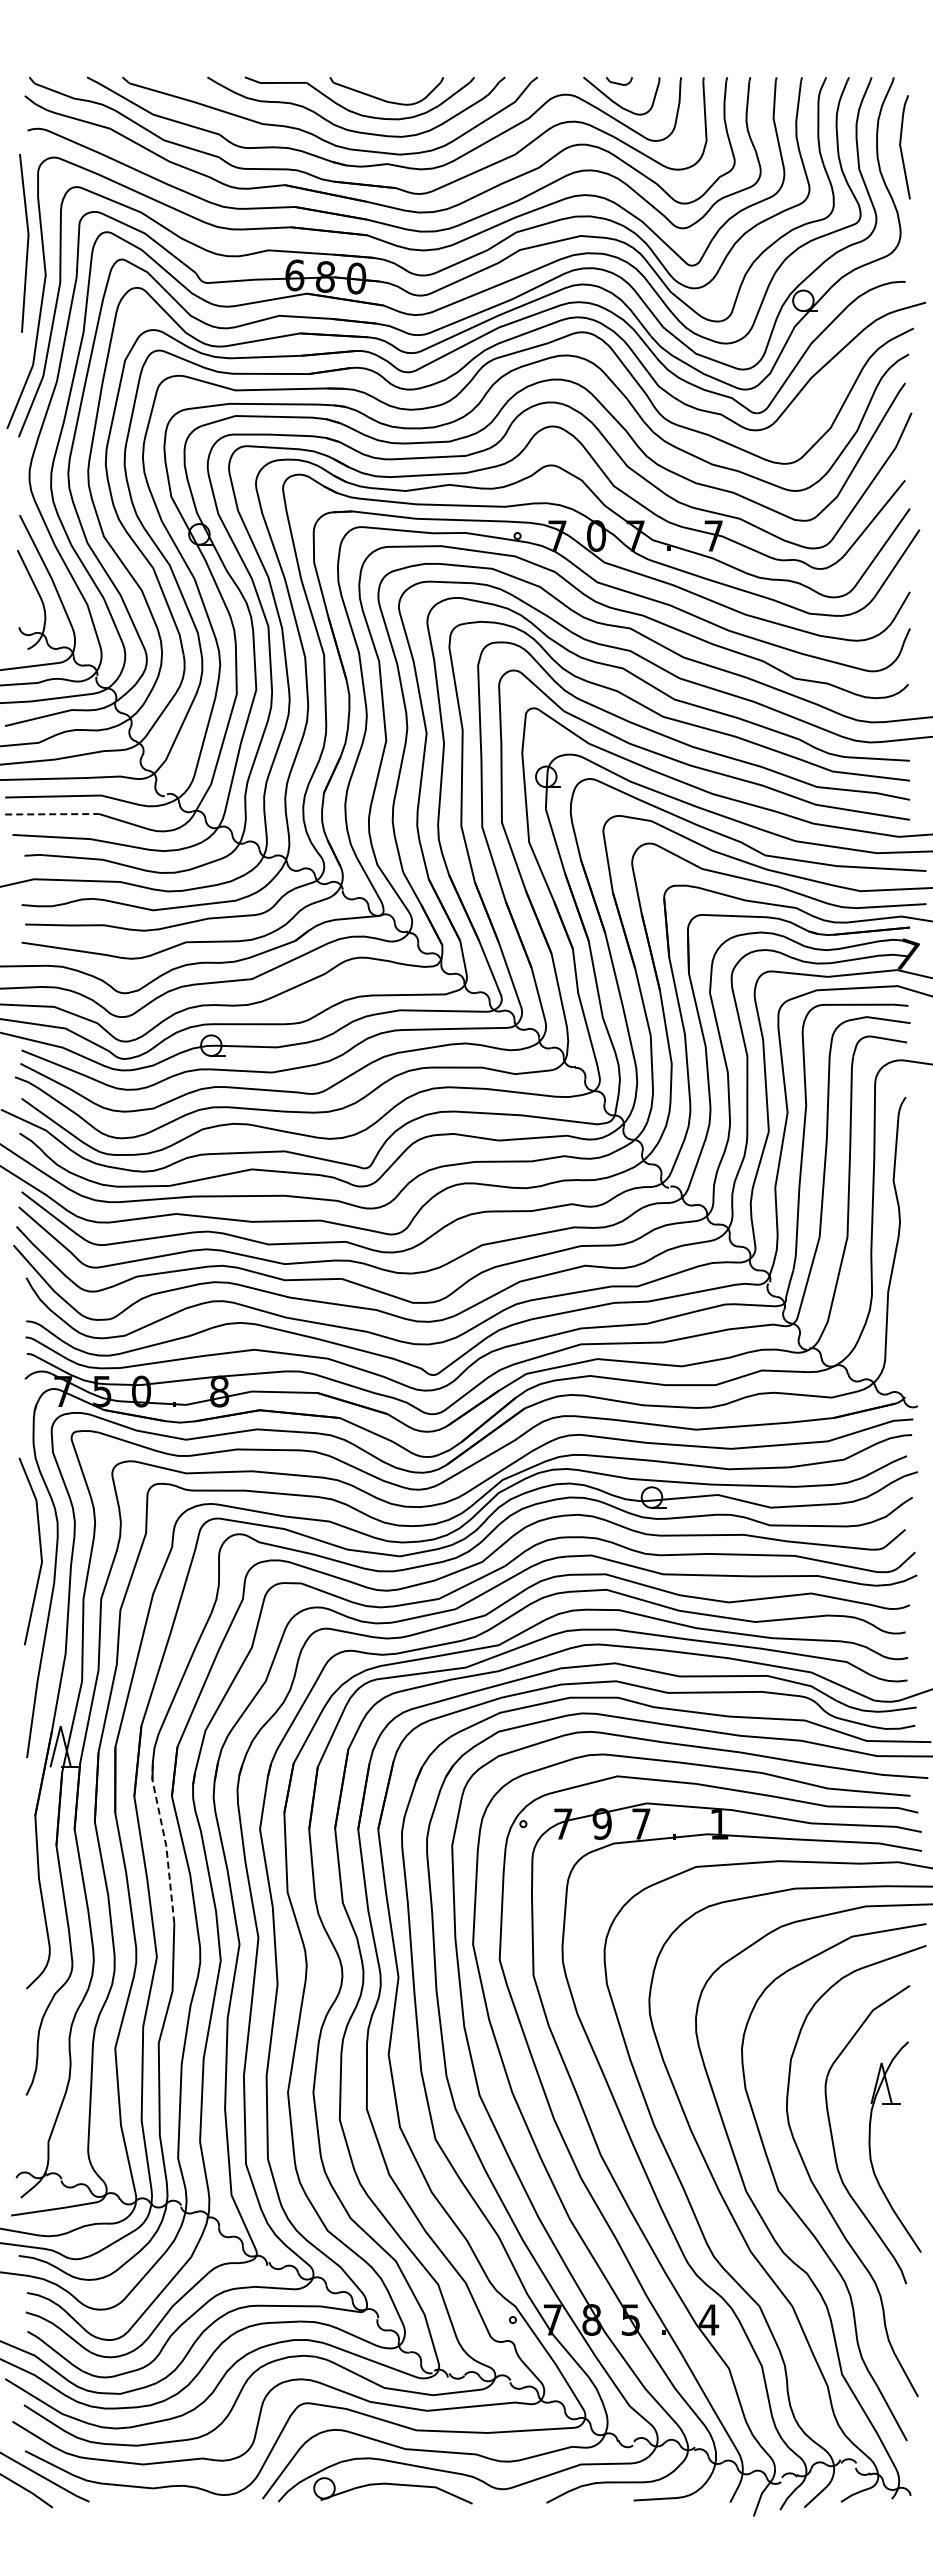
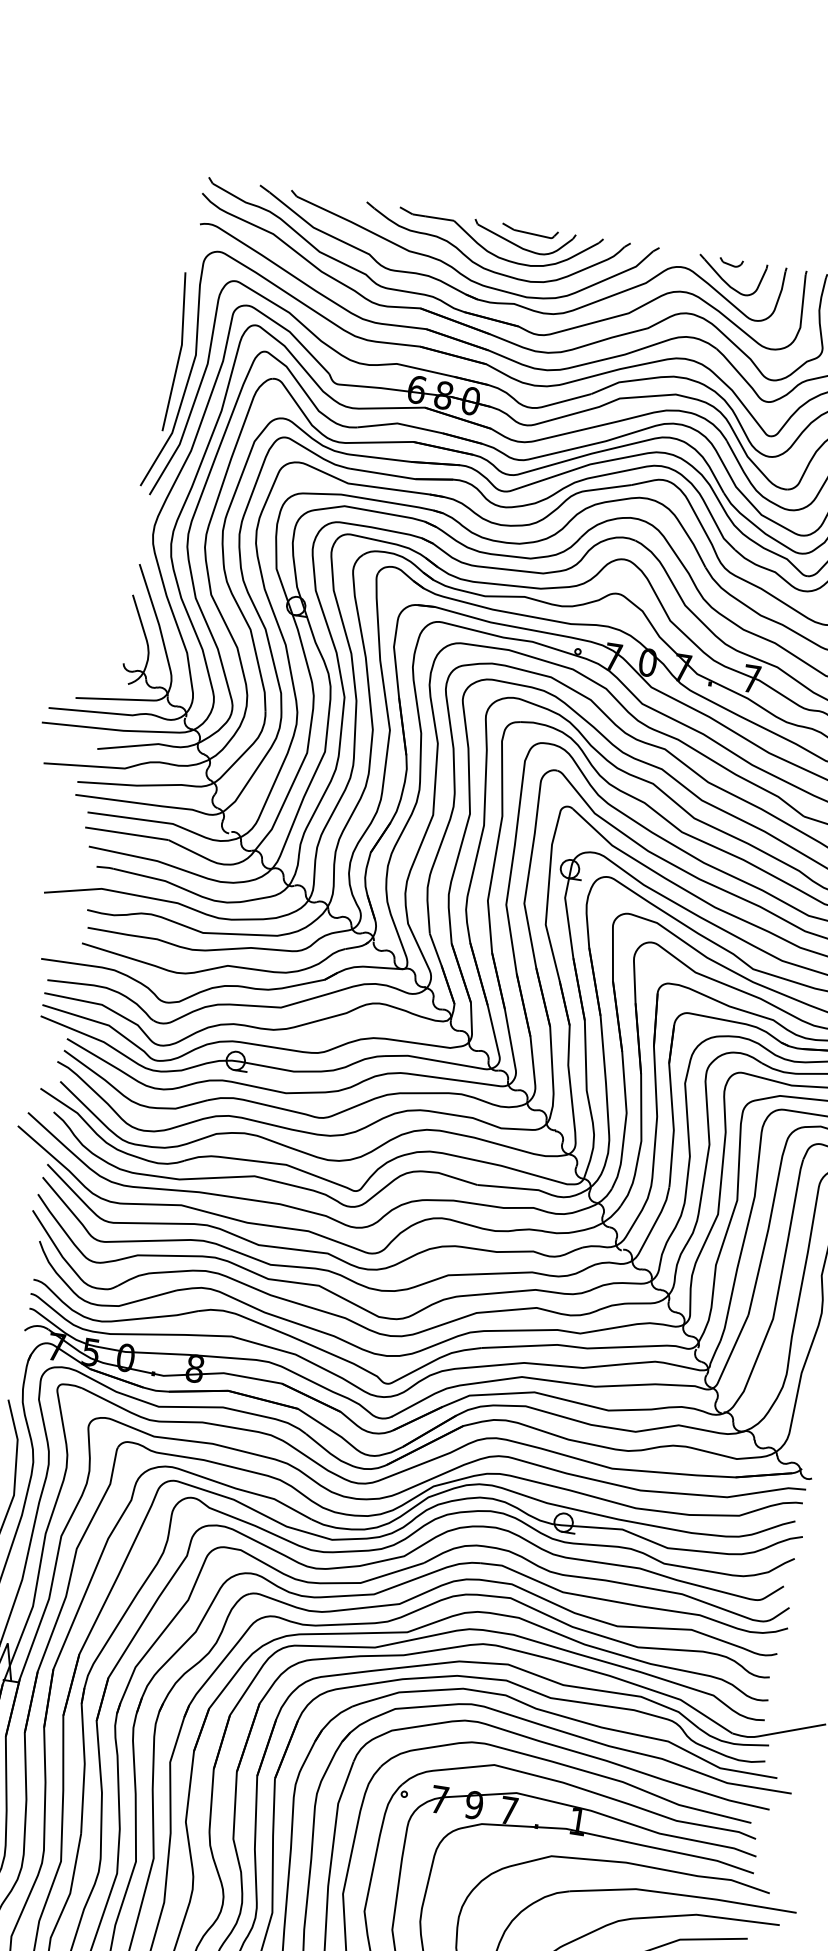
part: (392, 81) -> (530, 231), added
line: (26, 245) -> (178, 354), moved
line: (52, 814) -> (127, 834), dashed -> solid
line: (165, 1841) -> (84, 1760), dashed -> solid

